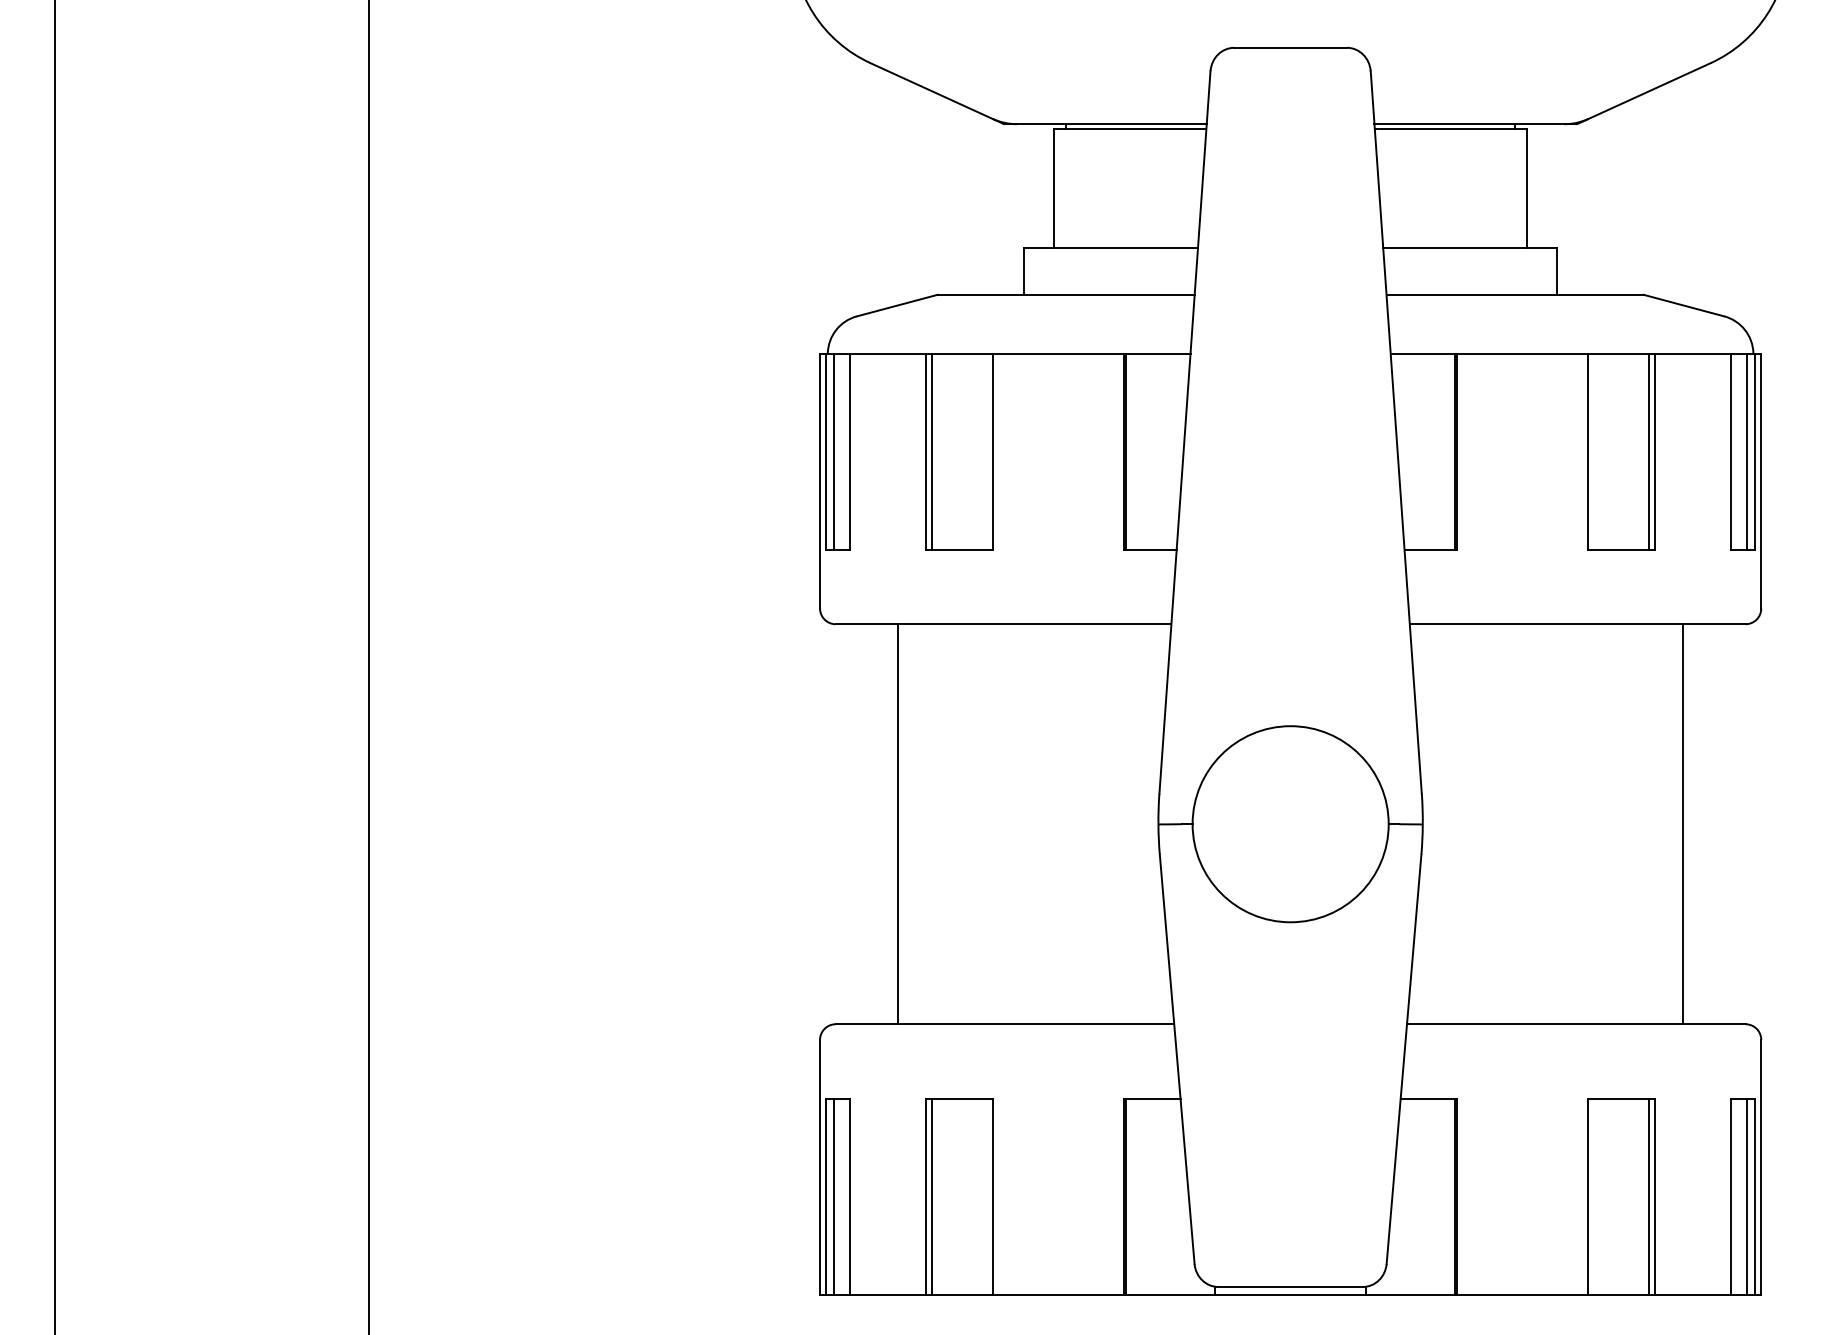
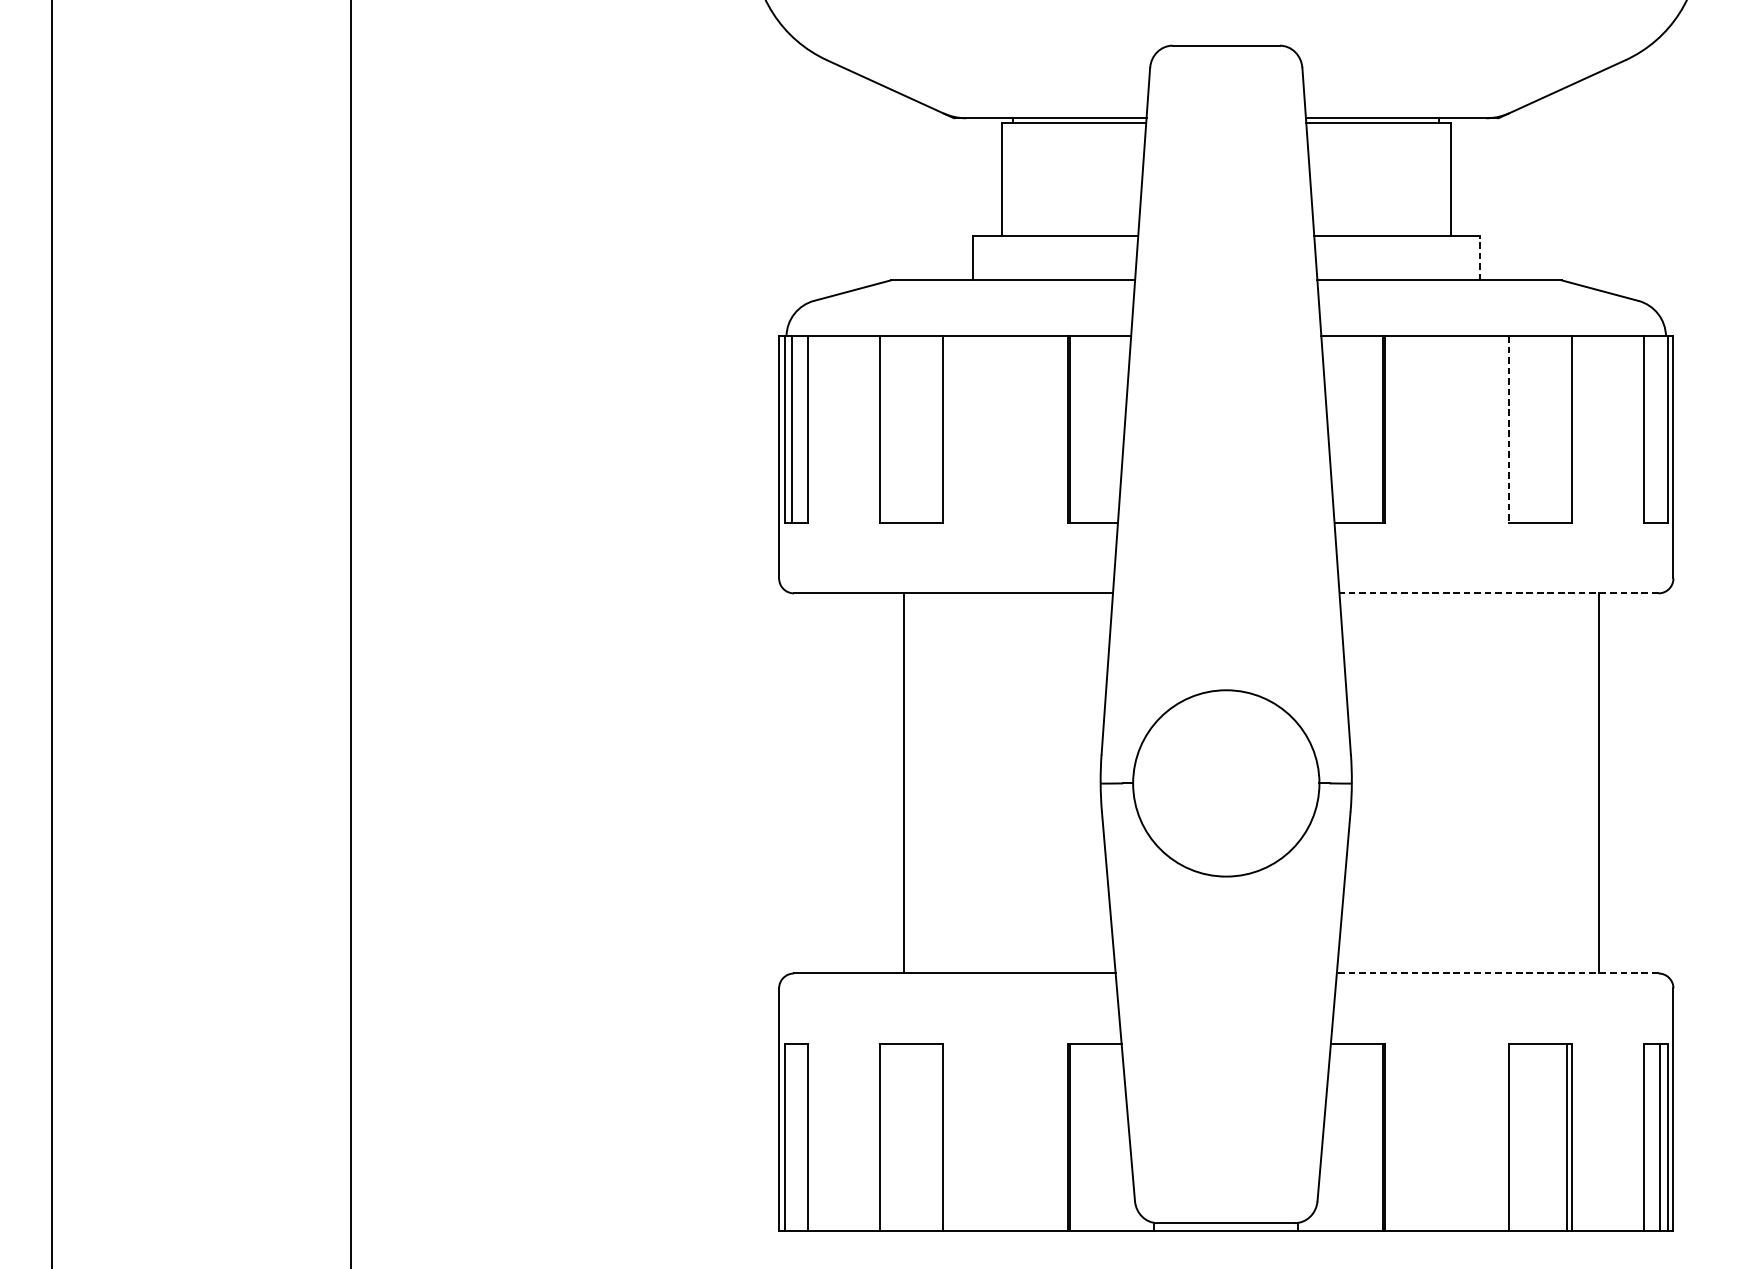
line: (1557, 271) -> (1479, 258), solid -> dashed
line: (931, 451) -> (885, 429), removed
line: (1649, 451) -> (1567, 429), removed
line: (1747, 451) -> (1660, 429), removed
line: (1588, 452) -> (1509, 430), solid -> dashed
line: (1577, 624) -> (1498, 593), solid -> dashed
line: (898, 824) -> (904, 783), moved
line: (1575, 1024) -> (1496, 973), solid -> dashed
line: (833, 1196) -> (791, 1137), removed
line: (931, 1196) -> (885, 1137), removed

